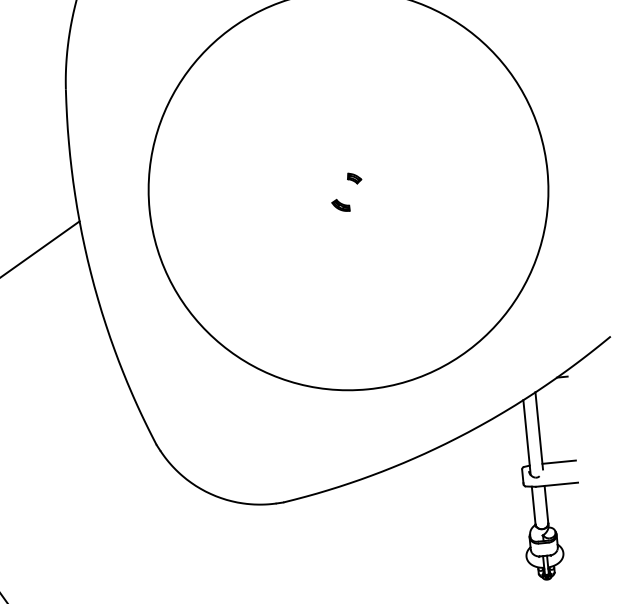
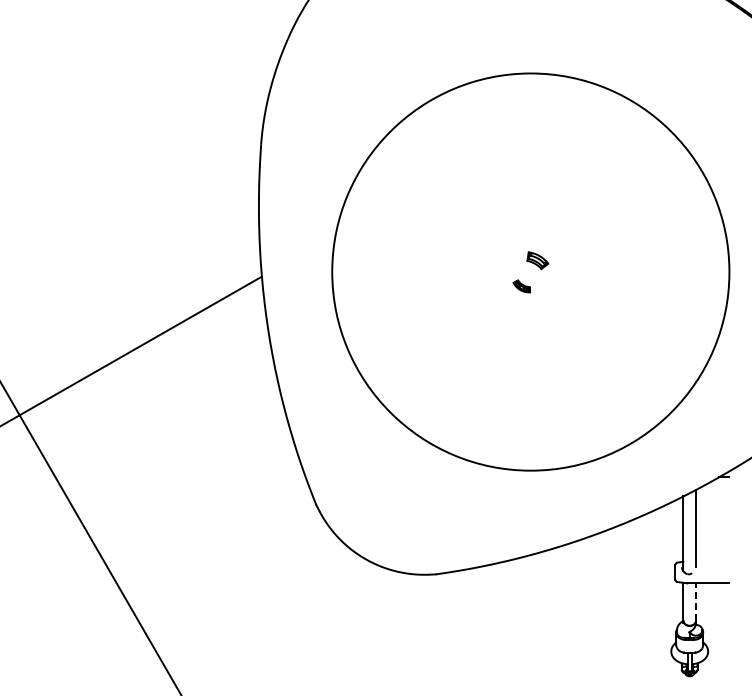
part: (354, 178) -> (537, 260), size x1.6
line: (558, 462) -> (712, 561), removed
line: (546, 504) -> (696, 601), solid -> dashed

